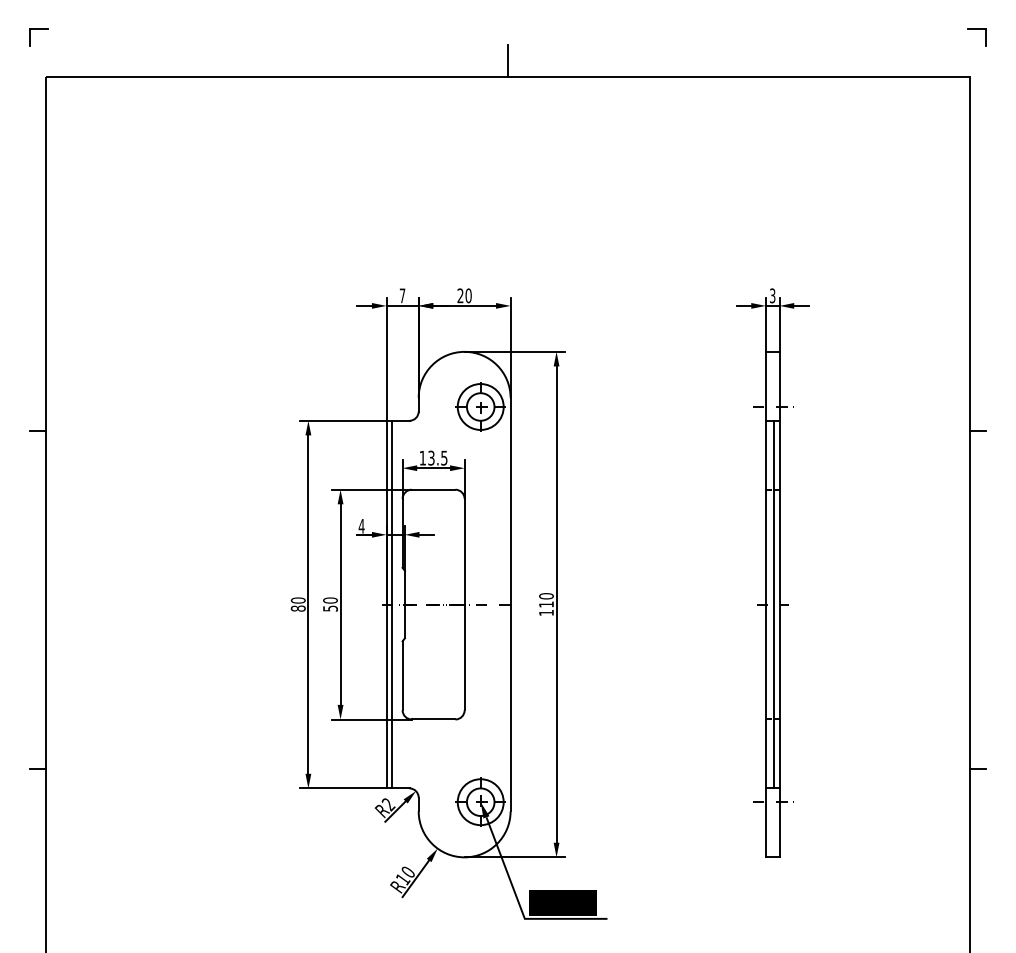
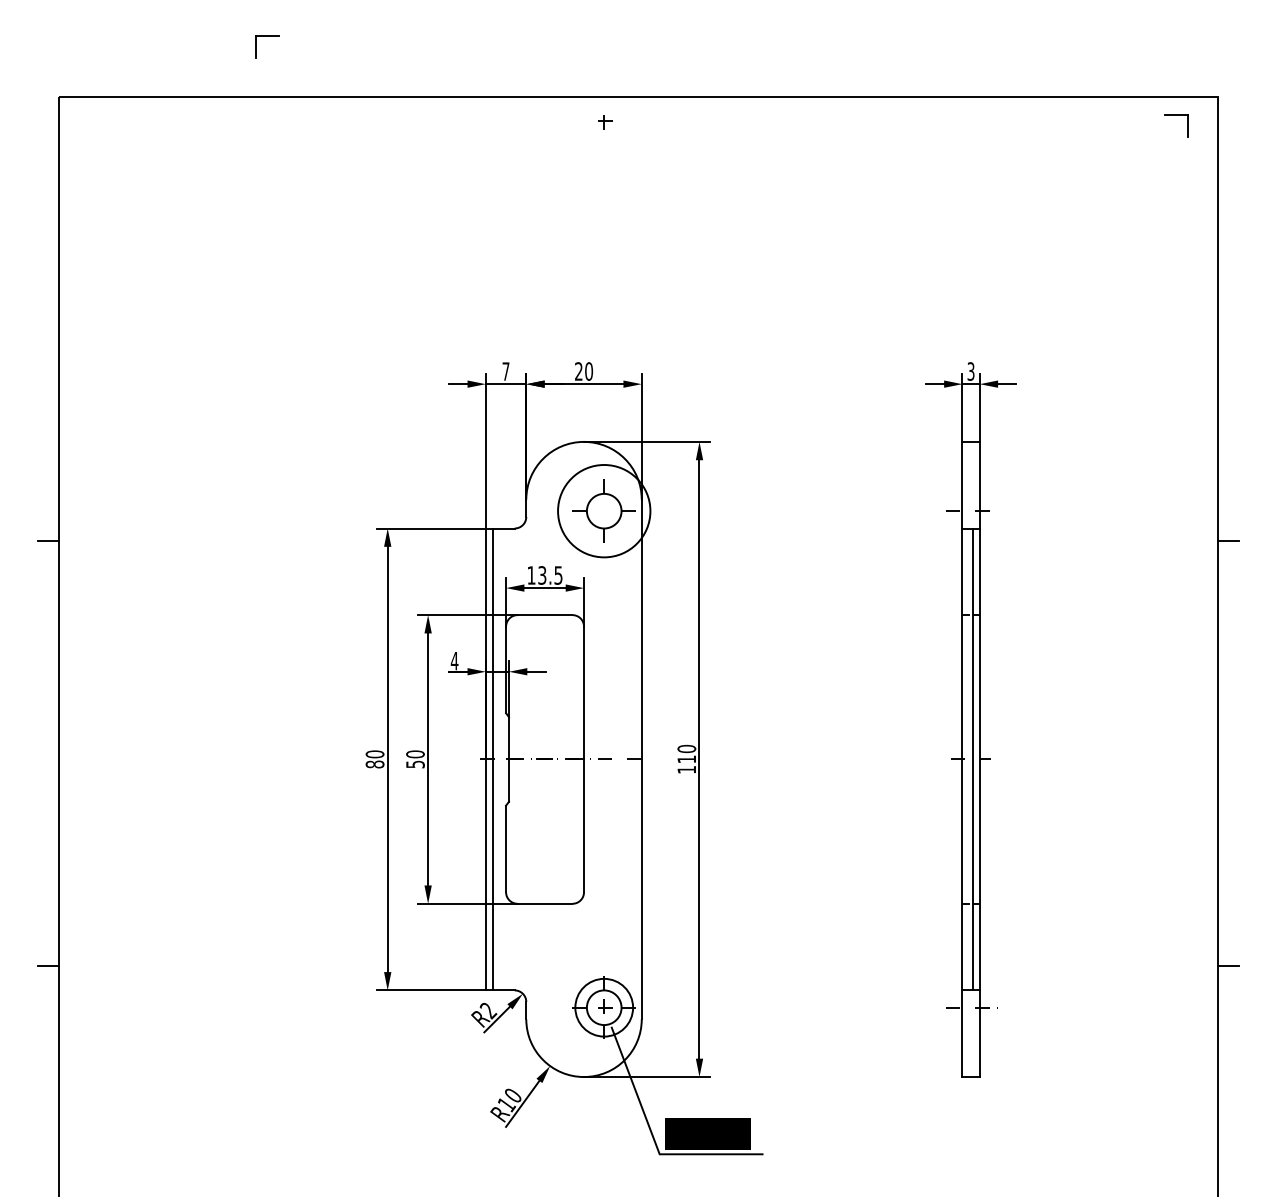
part: (39, 29) -> (267, 36), moved
part: (976, 29) -> (1176, 115), moved
line: (508, 61) -> (638, 76), removed
circle: (480, 407) -> (604, 511), size x1.6
part: (481, 408) -> (605, 122), moved
fill: (484, 809) -> (609, 1017), removed

